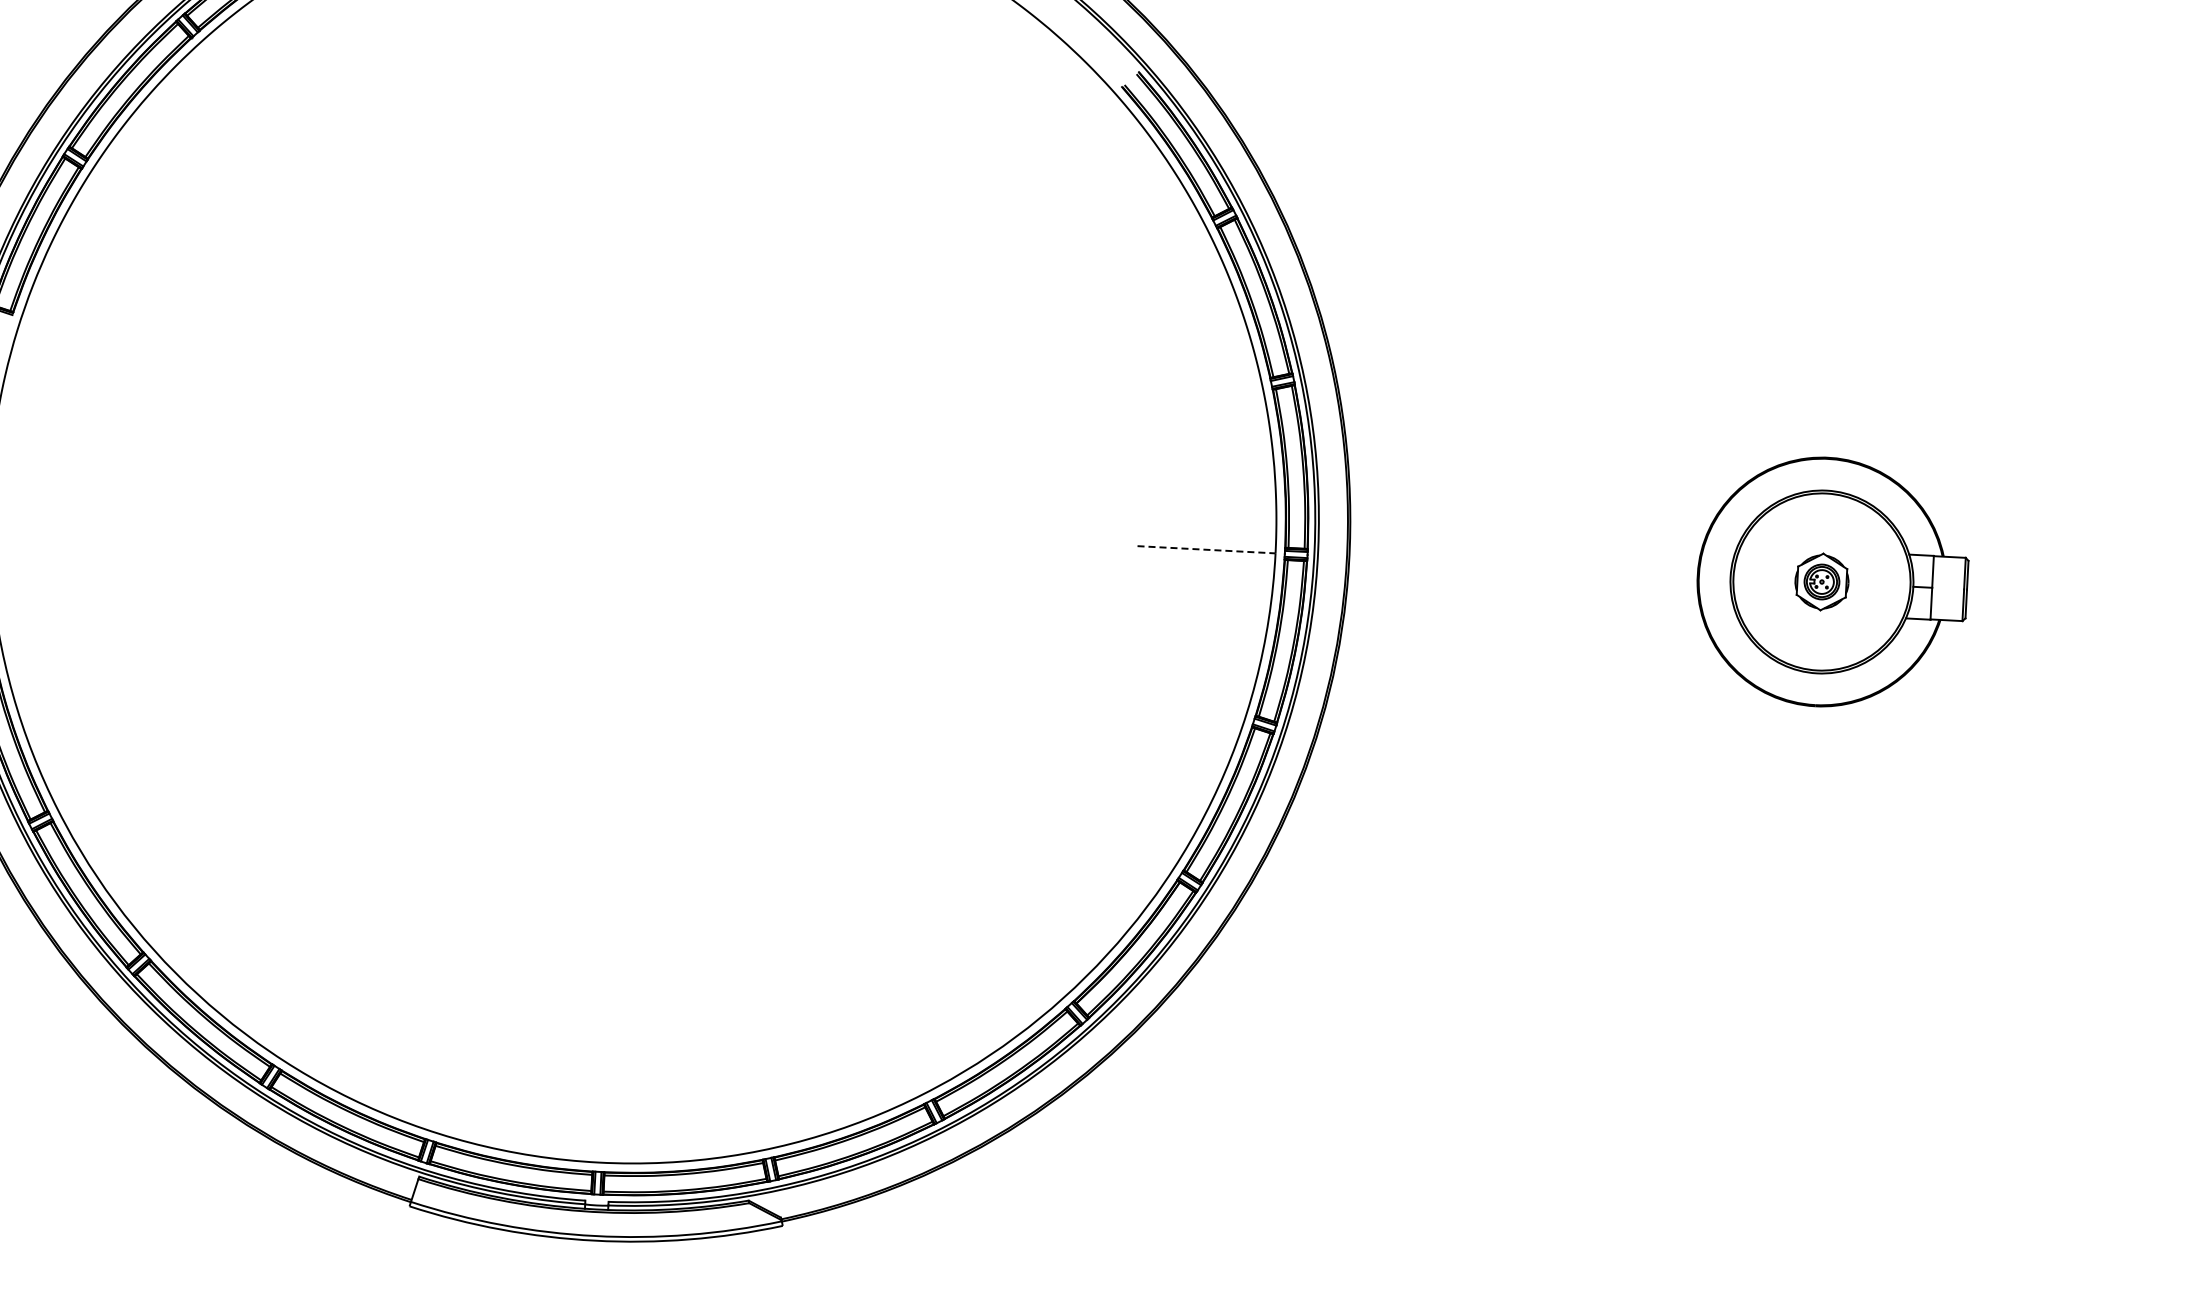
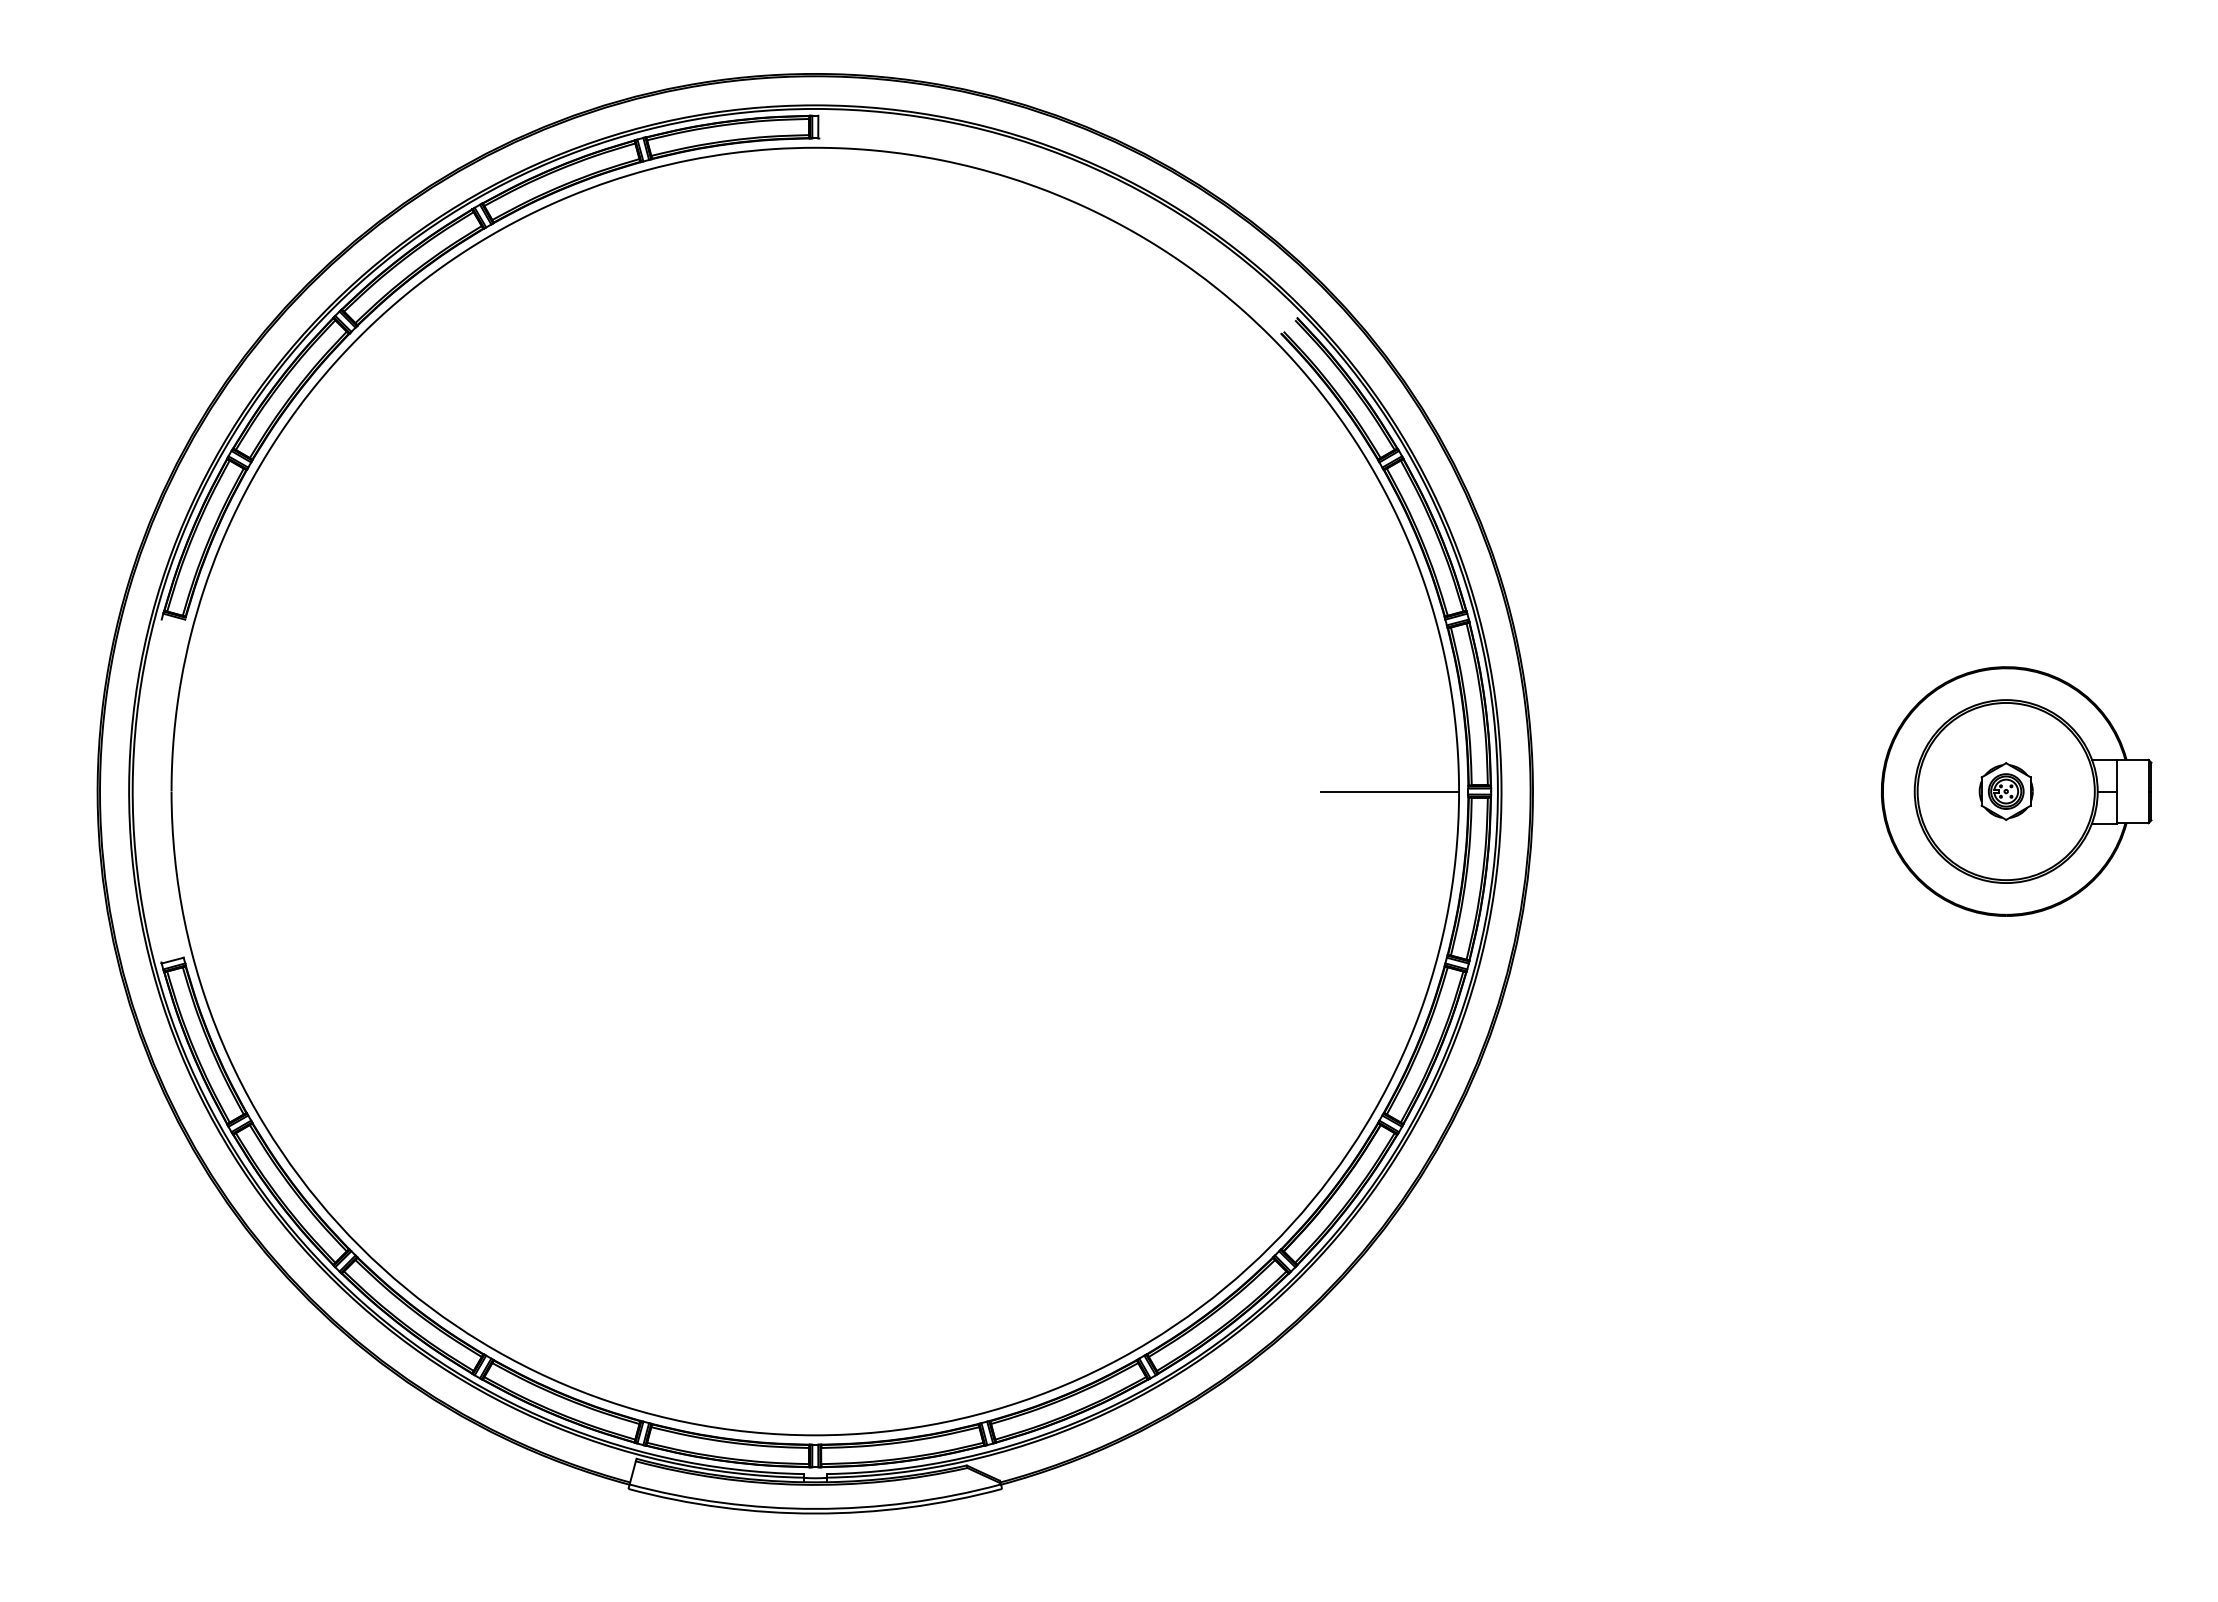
line: (1207, 549) -> (1390, 791), dashed -> solid

